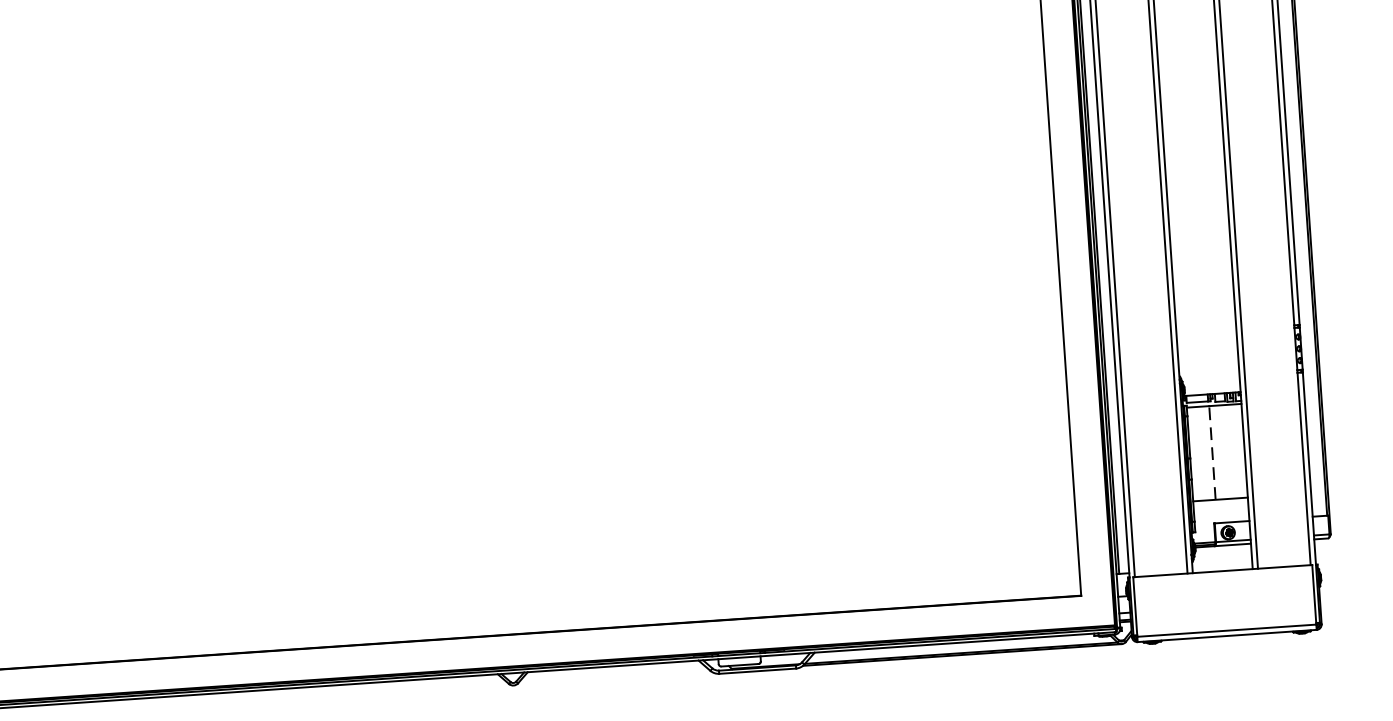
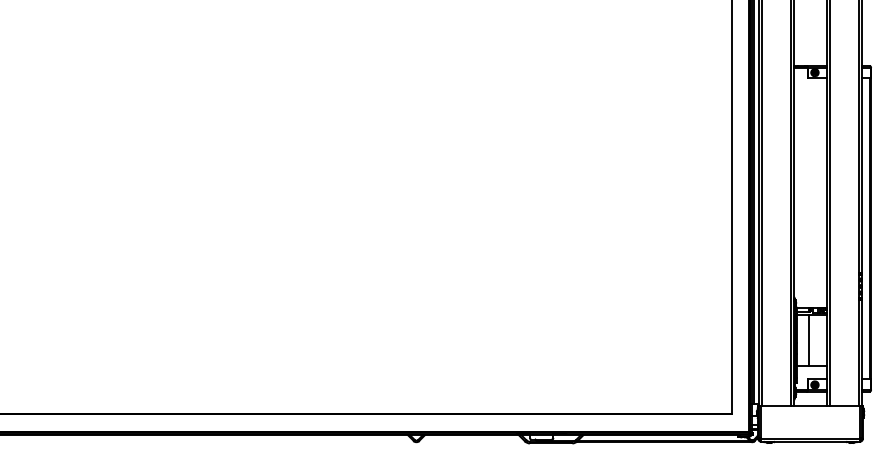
line: (1212, 452) -> (809, 340), dashed -> solid

